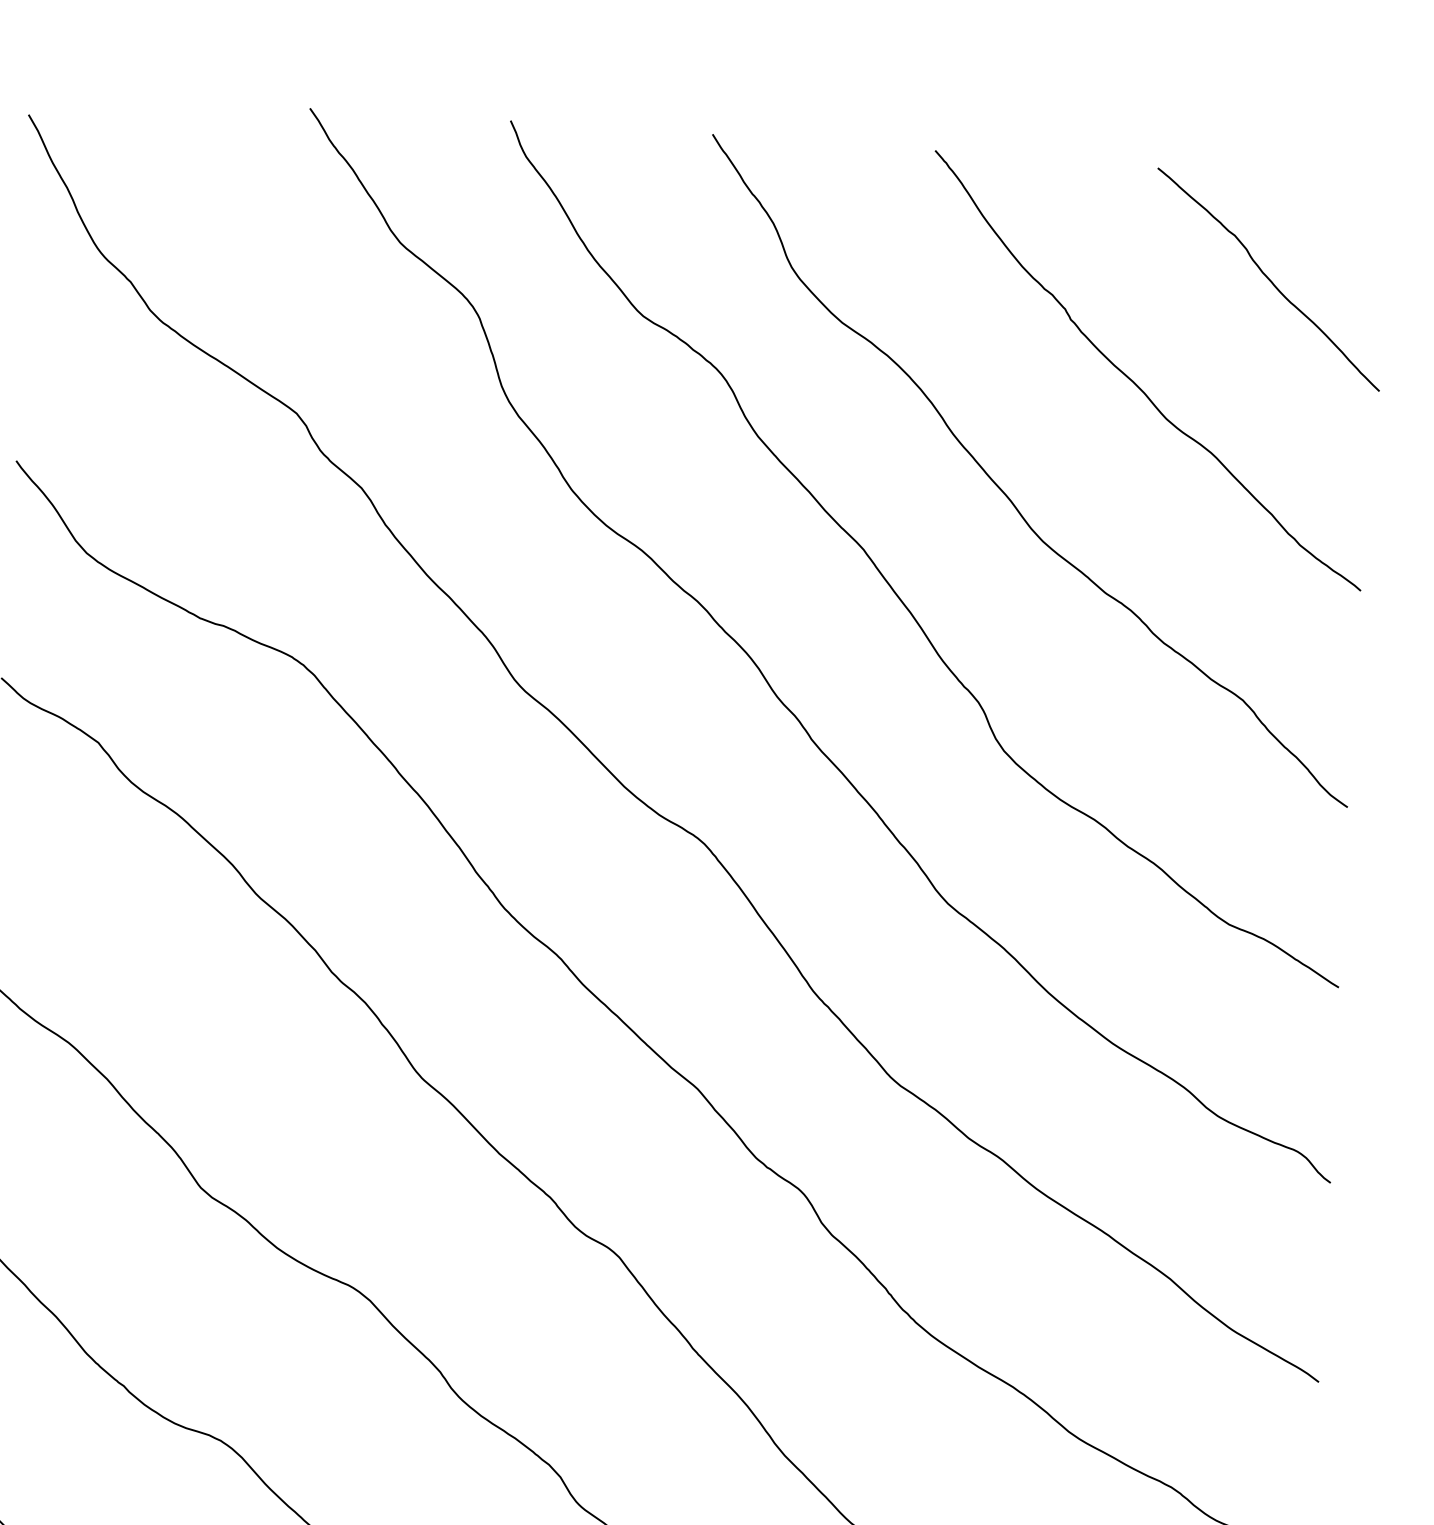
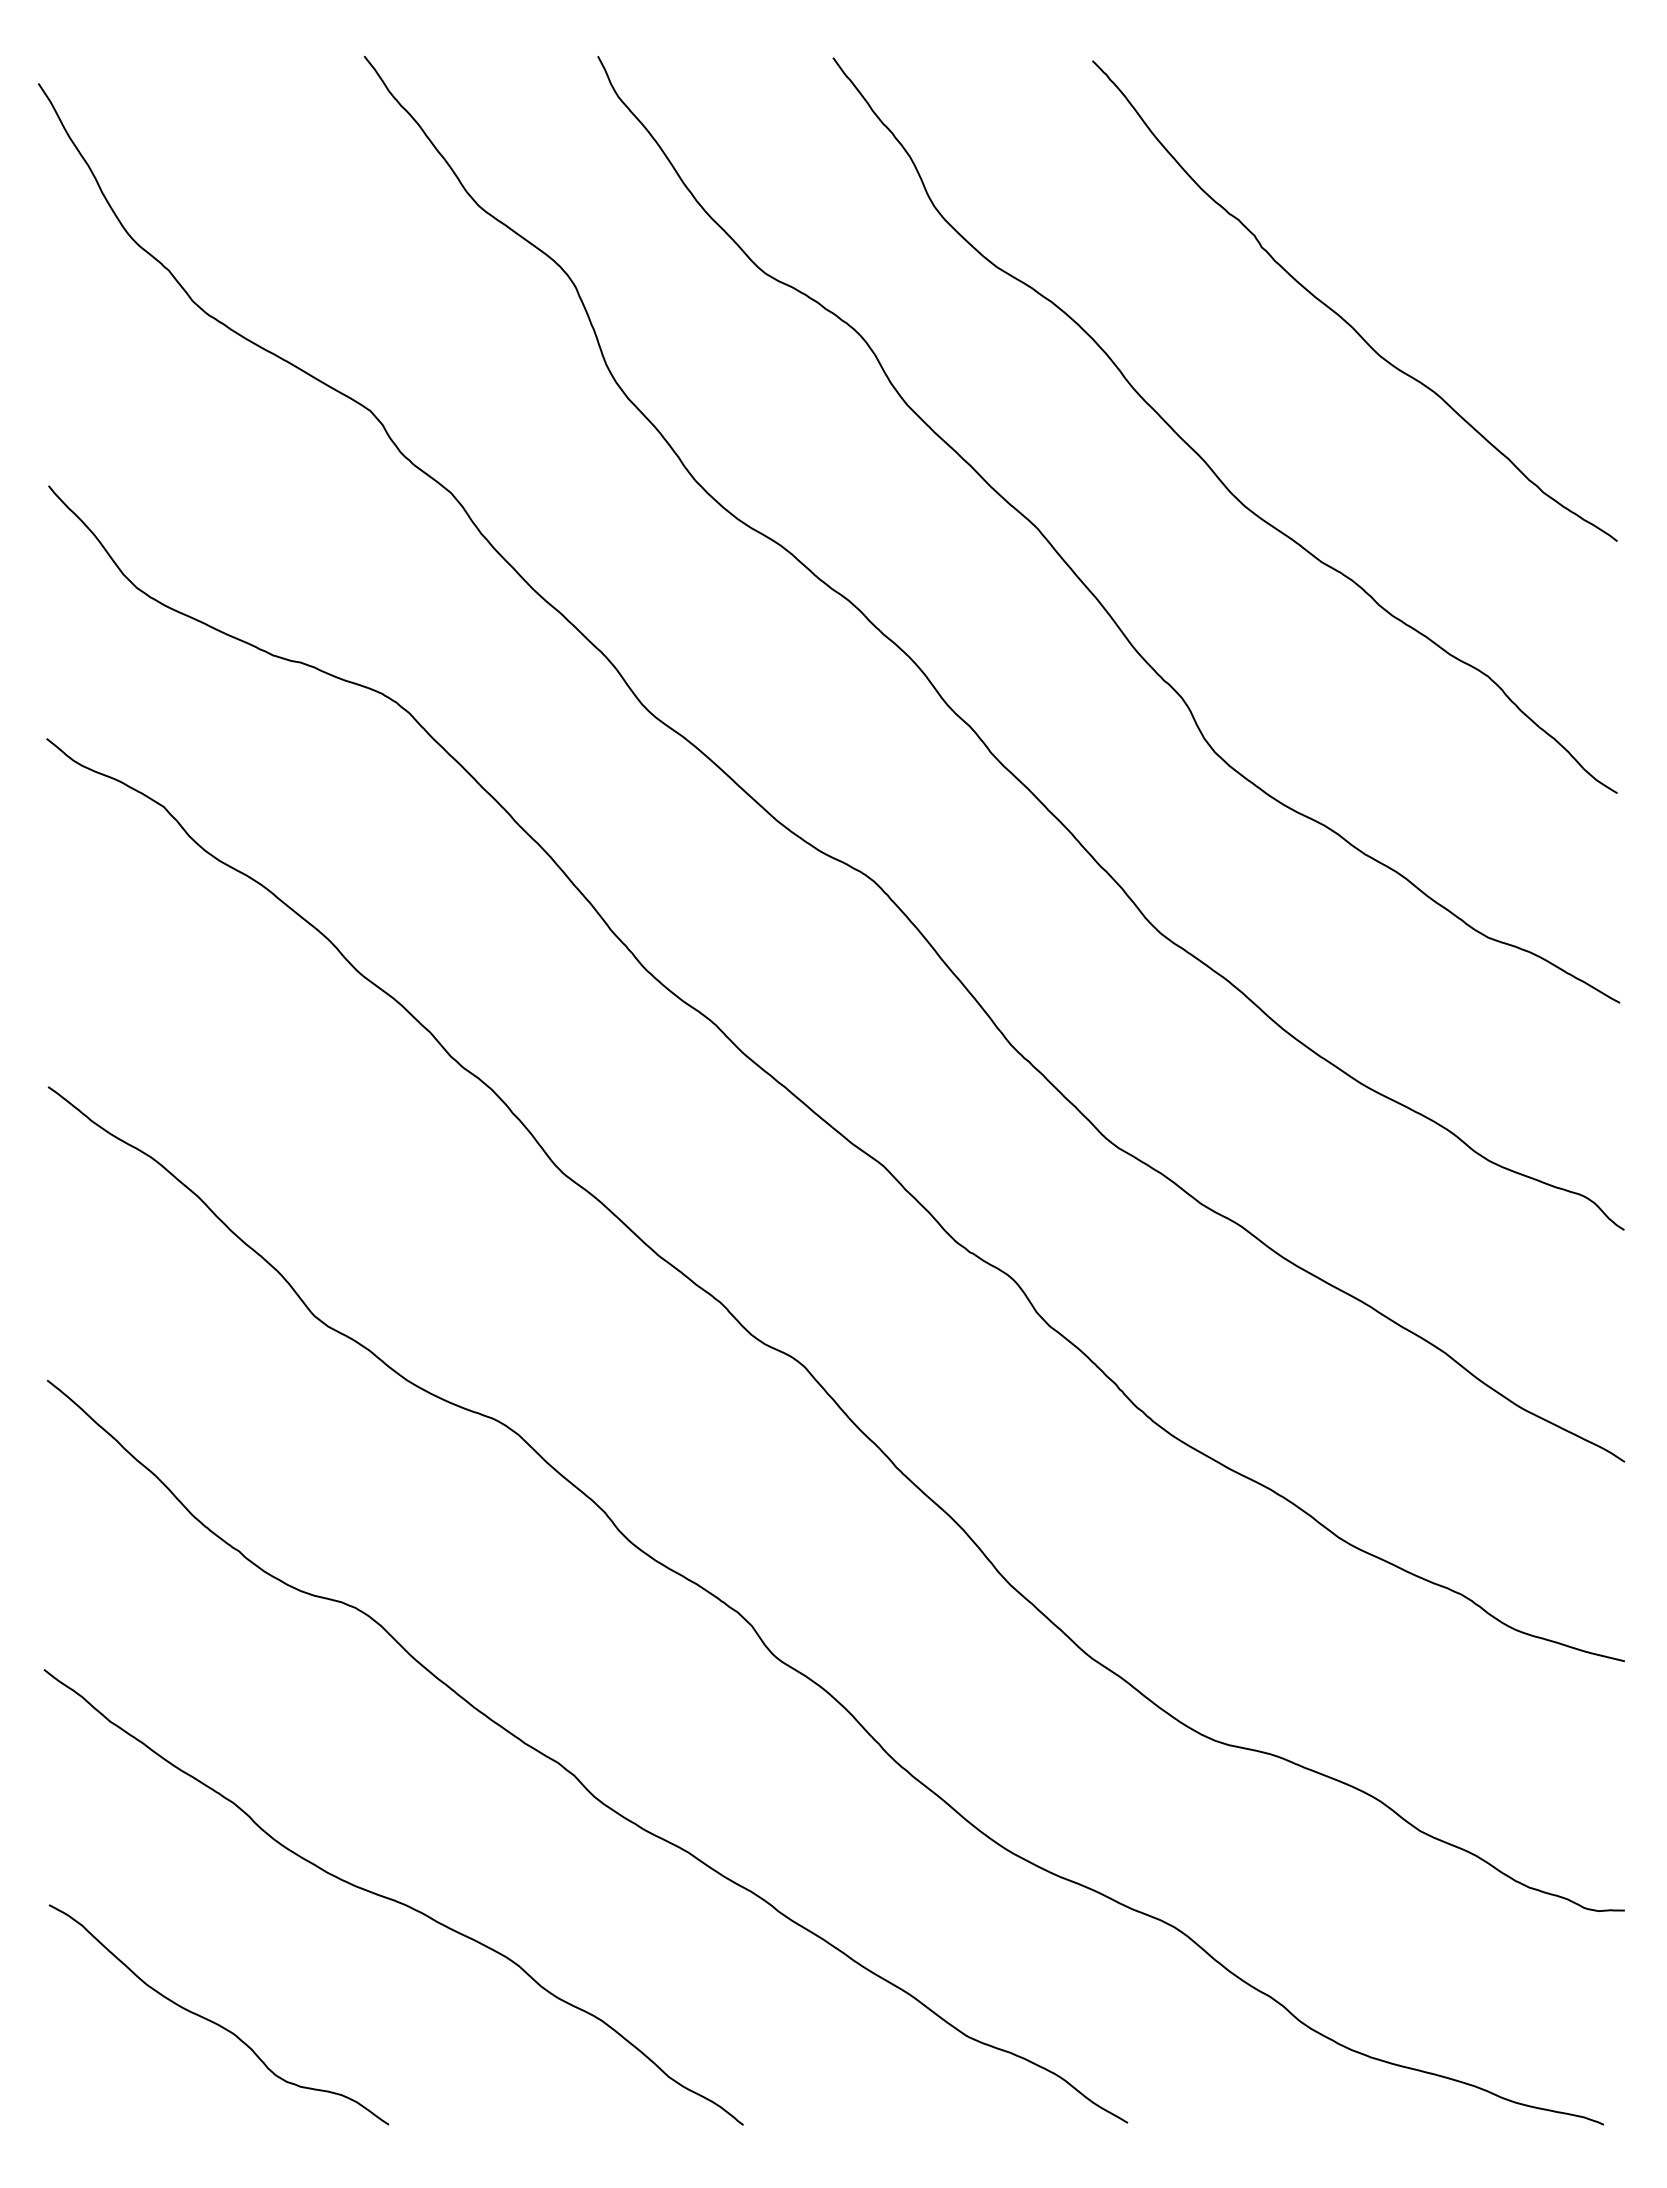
curve: (1268, 279) -> (1488, 186), removed

